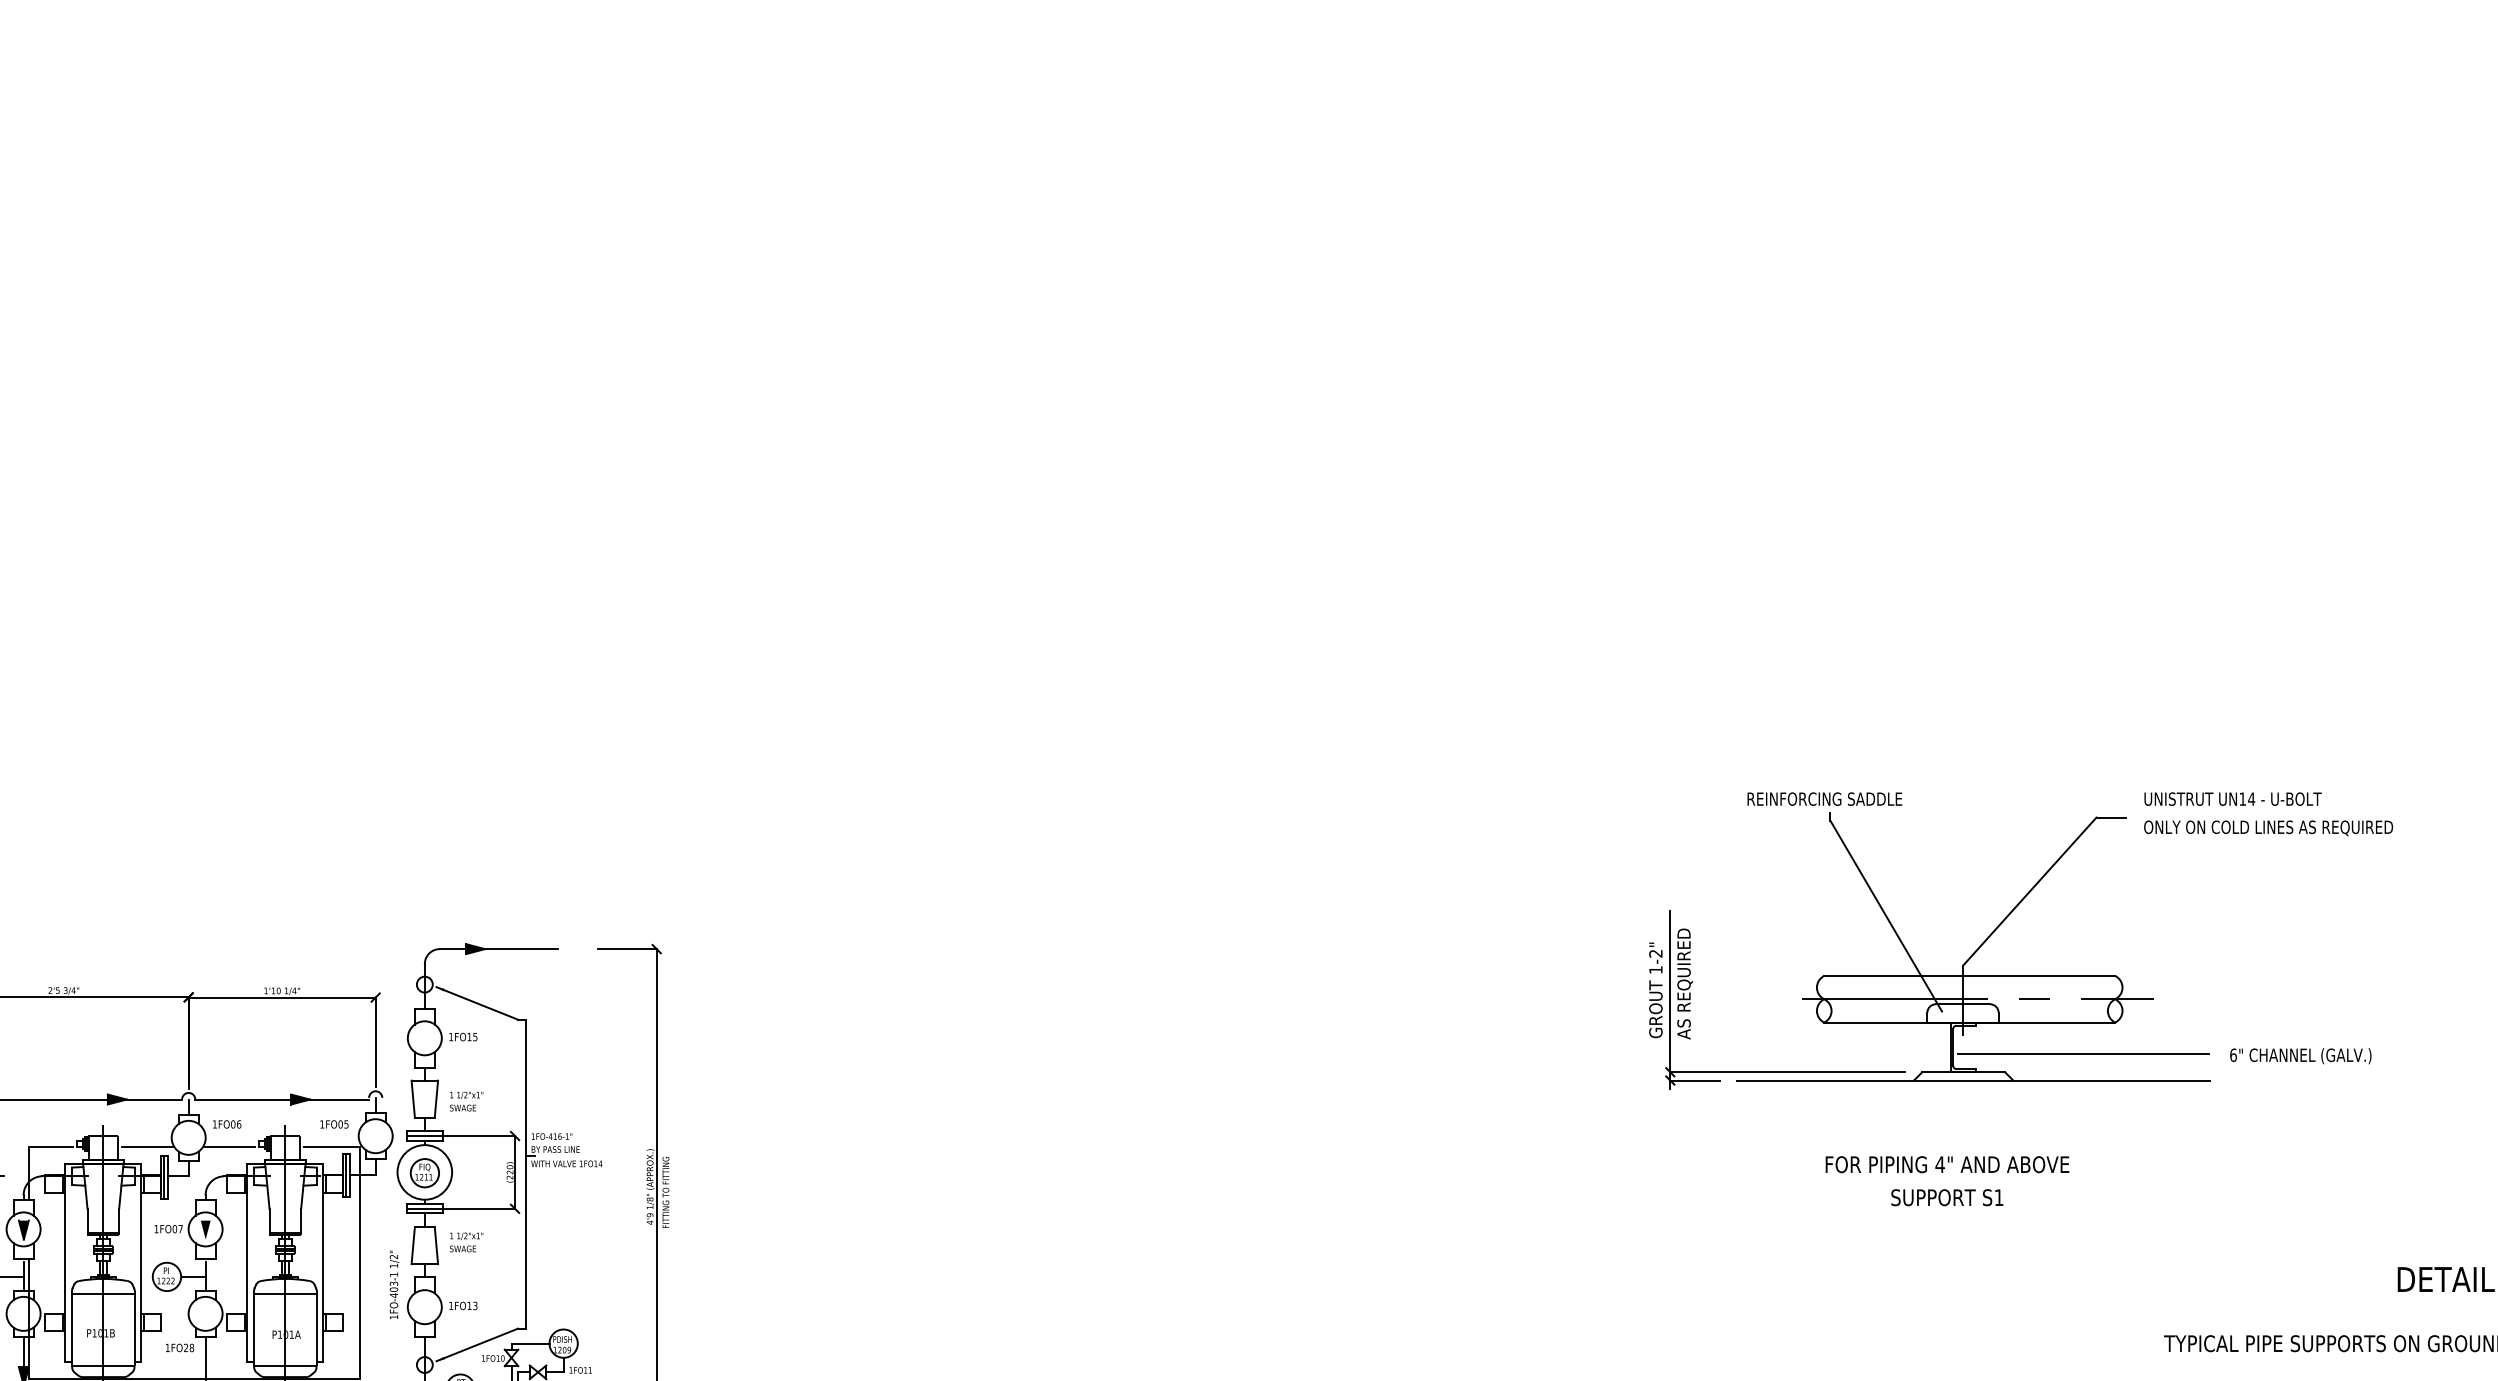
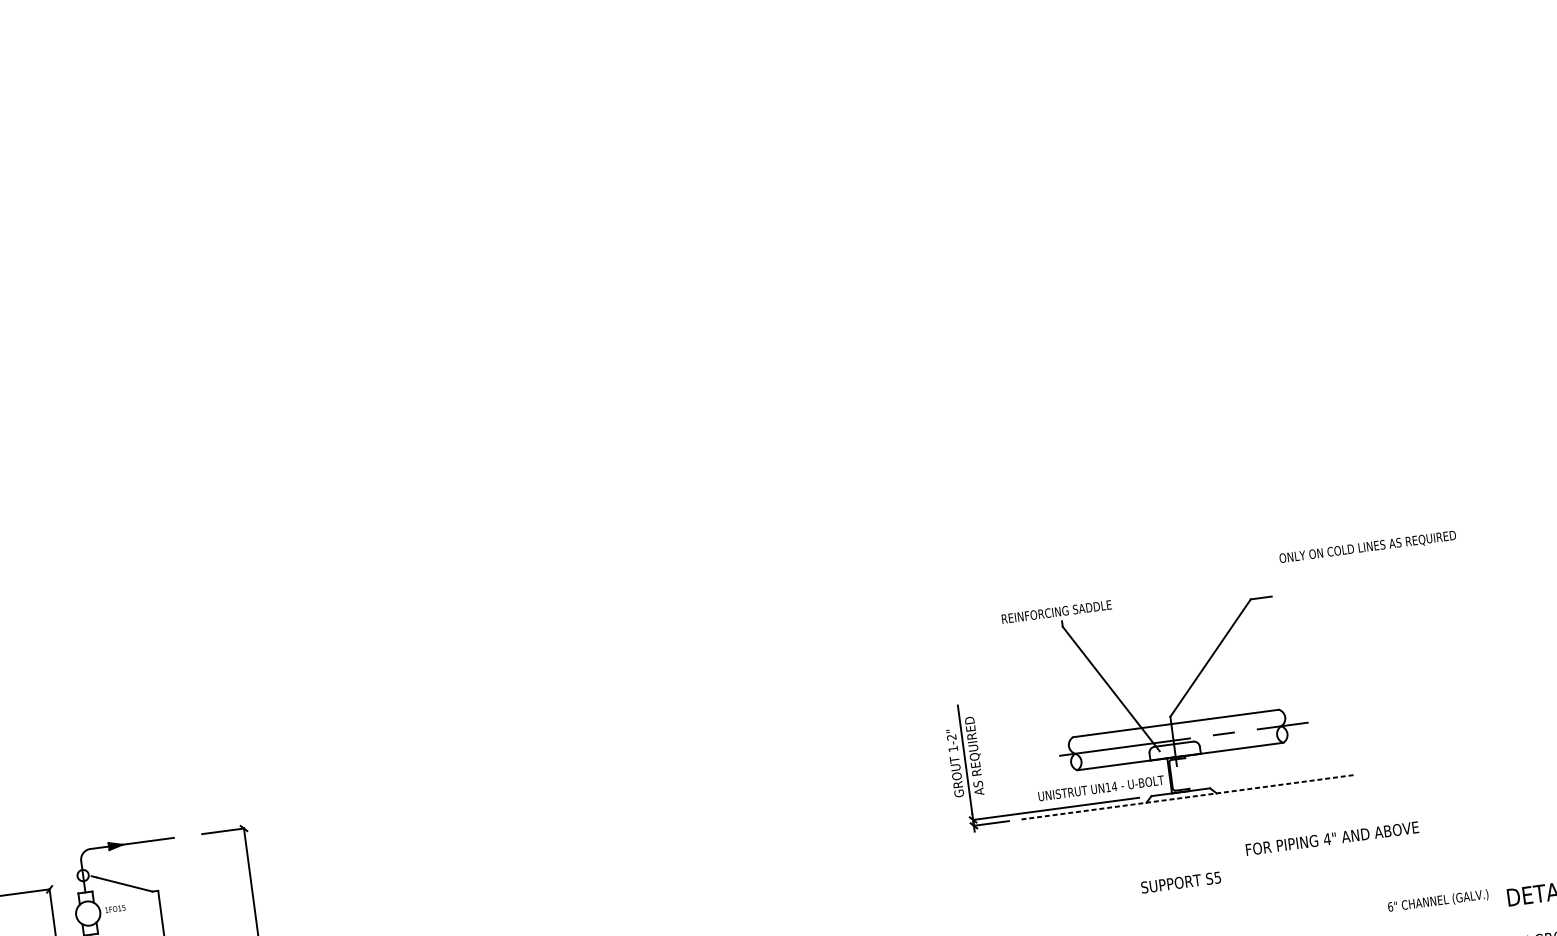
text: (2232, 798) -> (1100, 787), moved
text: (2268, 828) -> (1367, 547), moved
line: (2083, 1053) -> (1263, 767), removed
text: (2300, 1056) -> (1438, 901), moved
line: (1974, 1080) -> (1189, 797), solid -> dashed
text: (1947, 1164) -> (1332, 838), moved
text: (1998, 1197) -> (1217, 877), S1 -> S5

